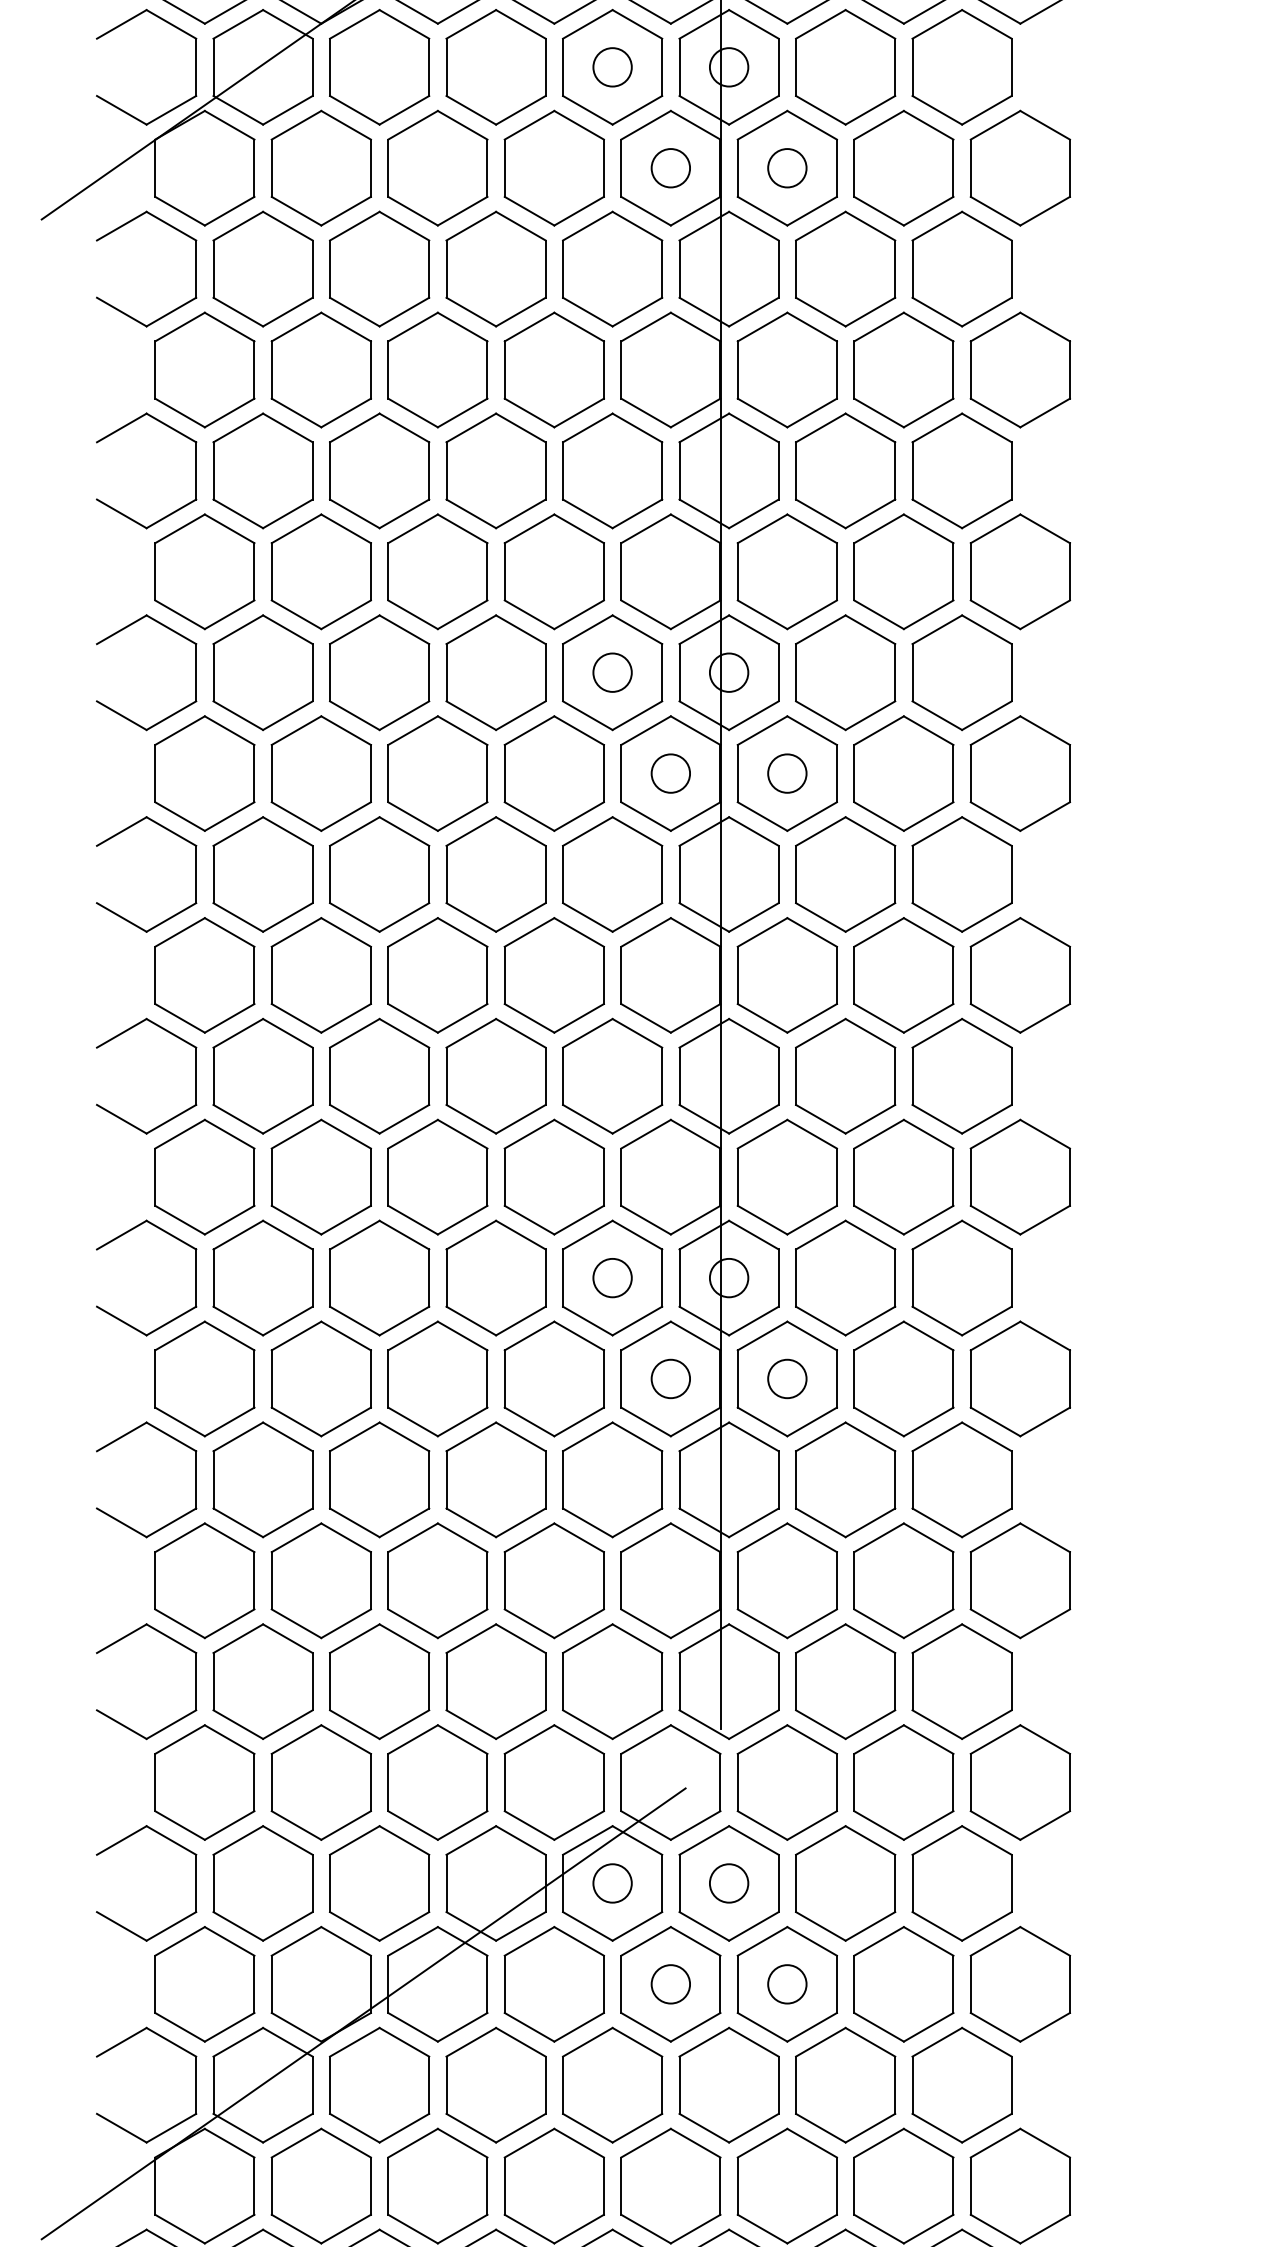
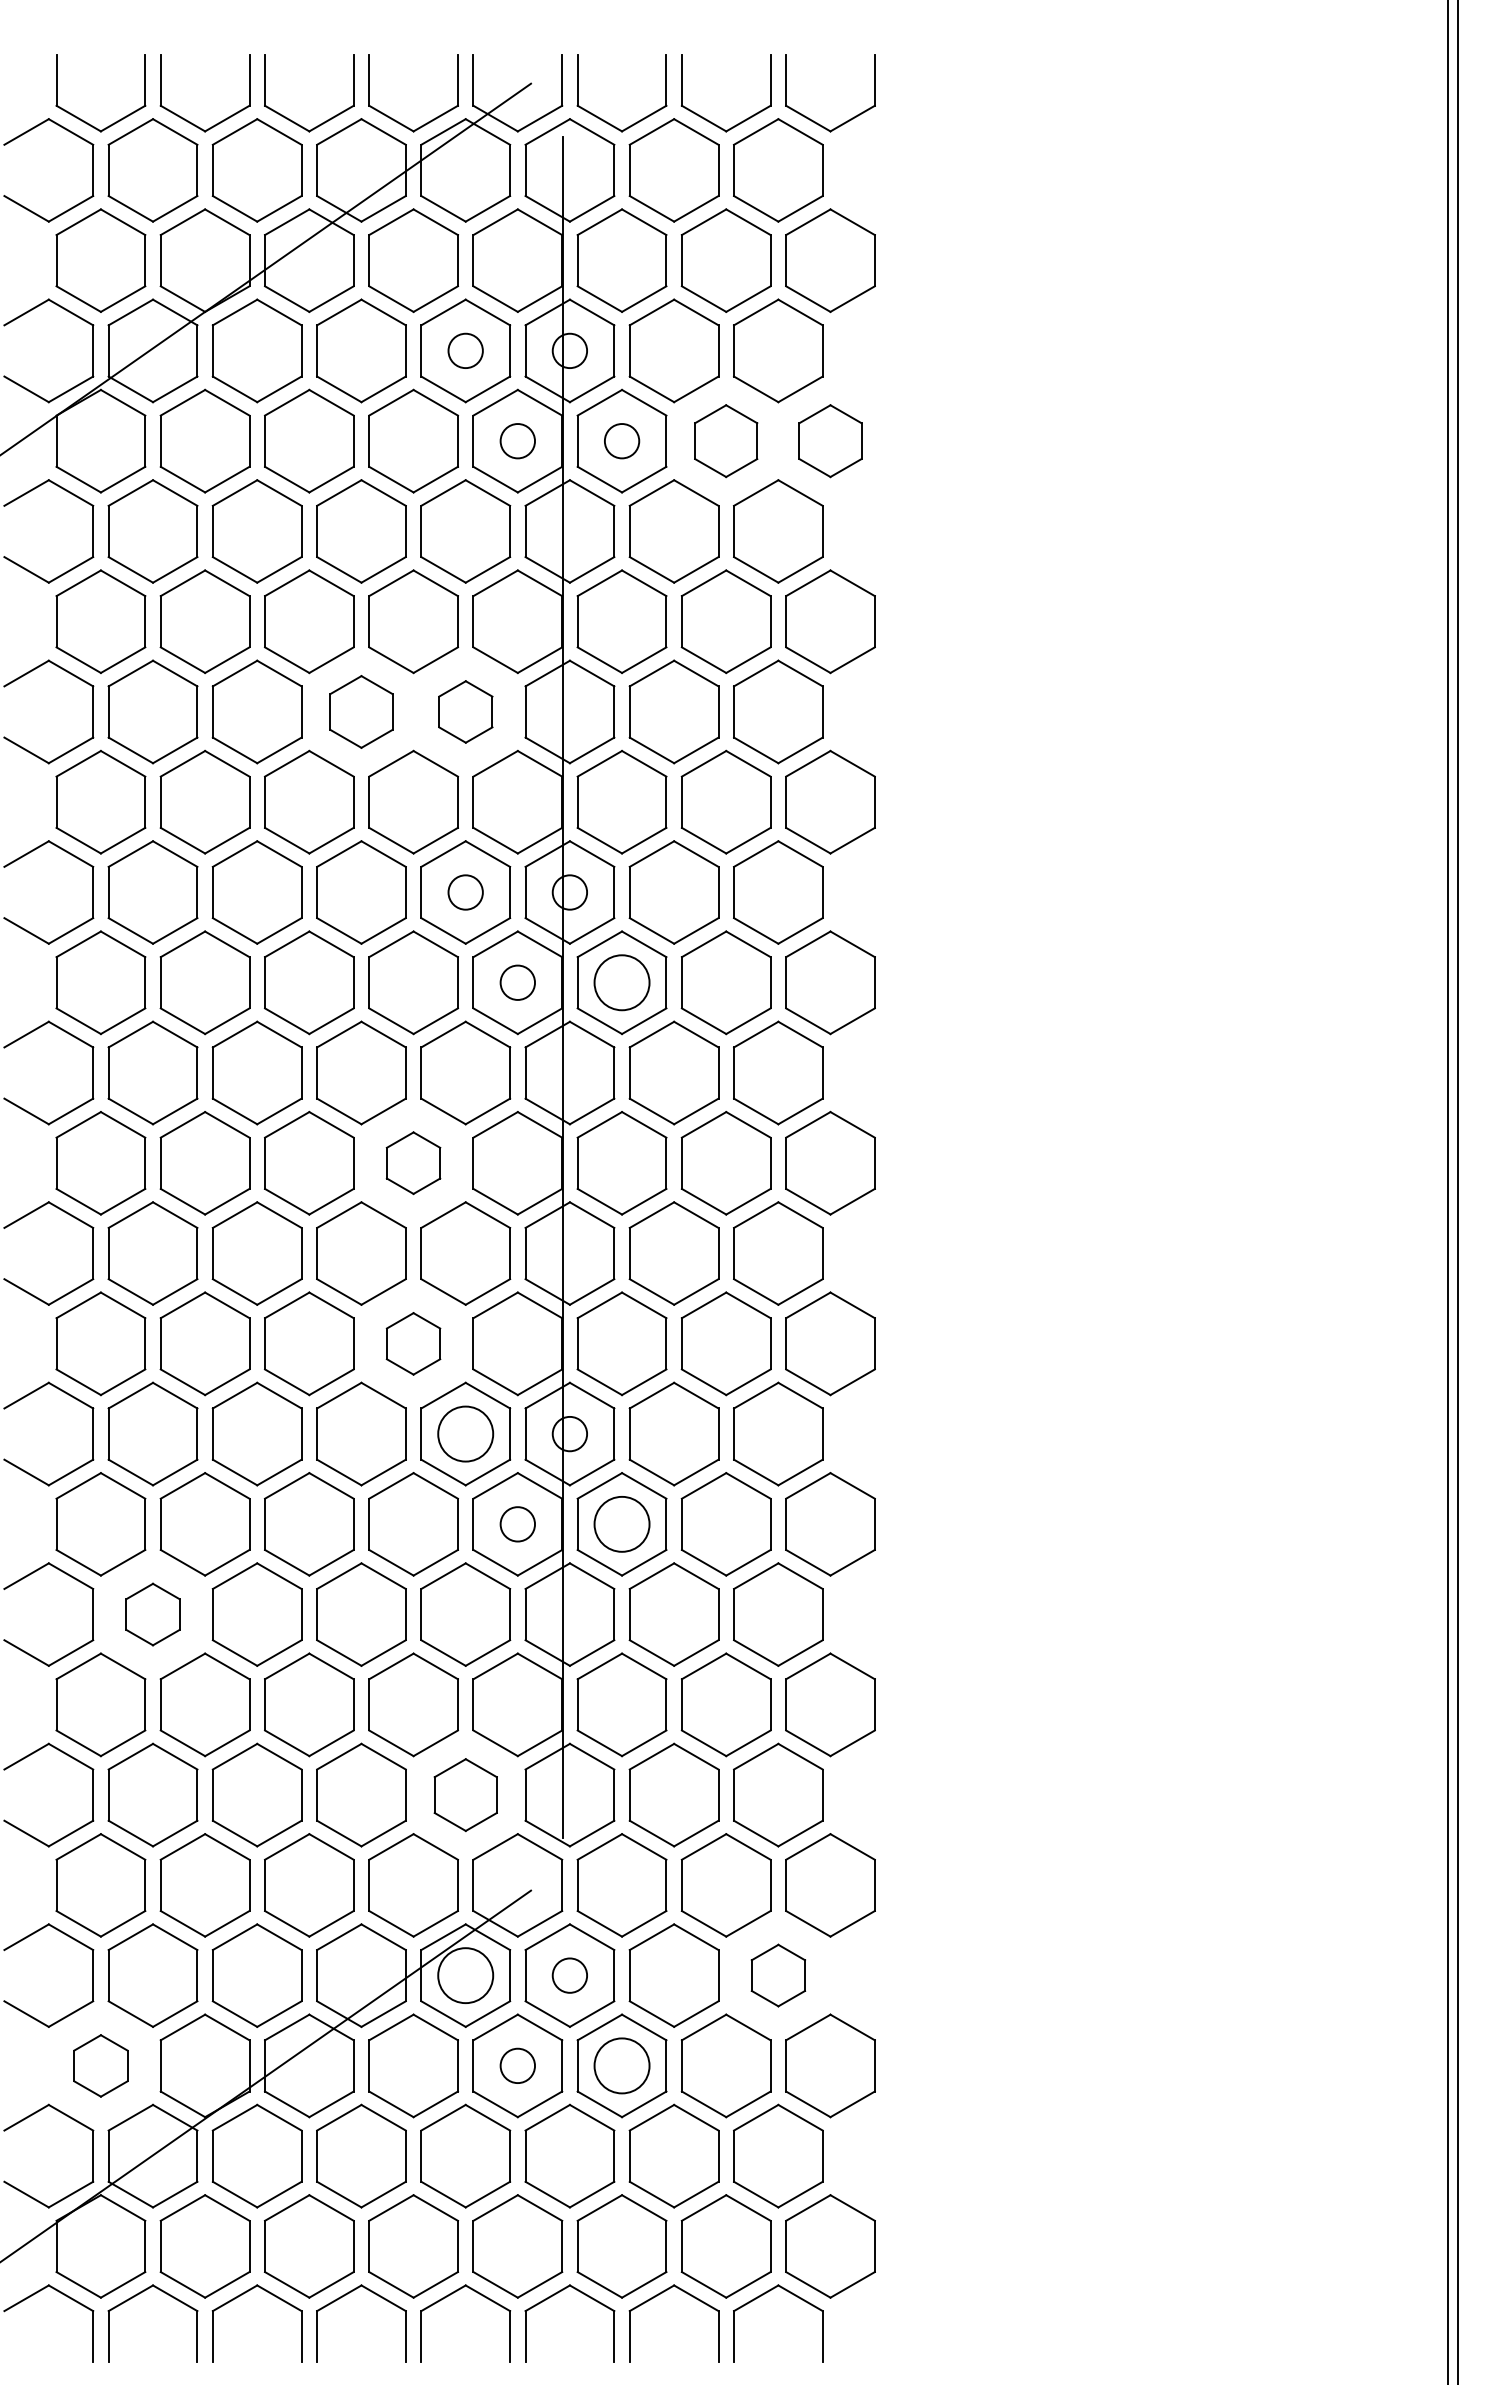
part: (903, 167) -> (725, 440), size x0.7
part: (1020, 167) -> (830, 440), size x0.7
part: (496, 470) -> (361, 711), size x0.7
part: (612, 470) -> (465, 711), size x0.6
circle: (786, 773) -> (621, 982), size x1.6
part: (554, 974) -> (413, 1162), size x0.6
part: (554, 1176) -> (413, 1343), size x0.6
circle: (612, 1277) -> (465, 1433), size x1.6
circle: (786, 1379) -> (621, 1524), size x1.6
part: (262, 1479) -> (152, 1614), size x0.6
part: (612, 1680) -> (465, 1794), size x0.7
circle: (612, 1883) -> (465, 1975), size x1.6
part: (962, 1883) -> (778, 1975), size x0.6
part: (204, 1983) -> (100, 2065), size x0.6
circle: (786, 1983) -> (621, 2065), size x1.6

